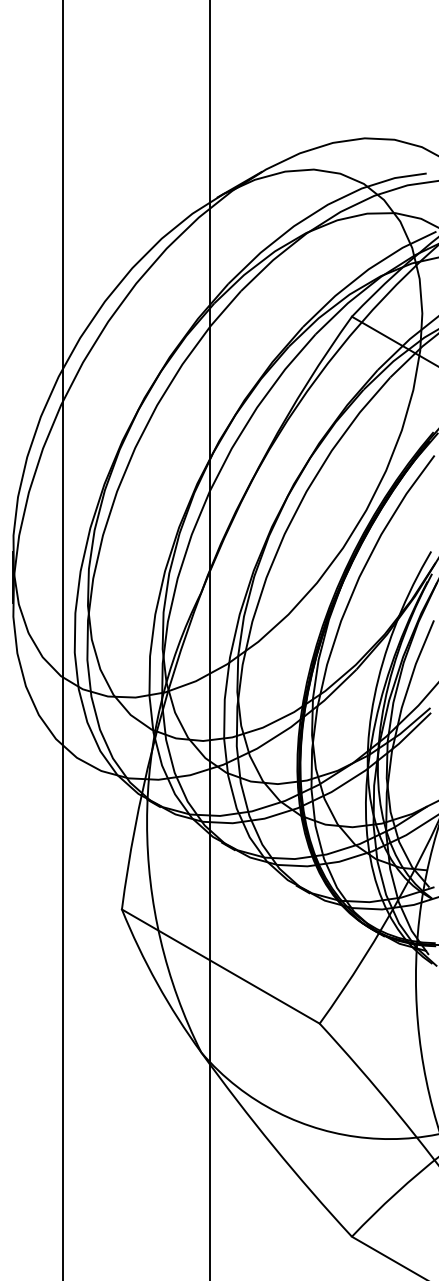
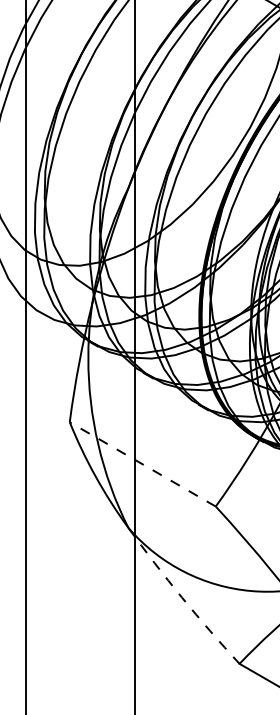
line: (220, 966) -> (142, 464), solid -> dashed
arc: (273, 1146) -> (181, 597), solid -> dashed

